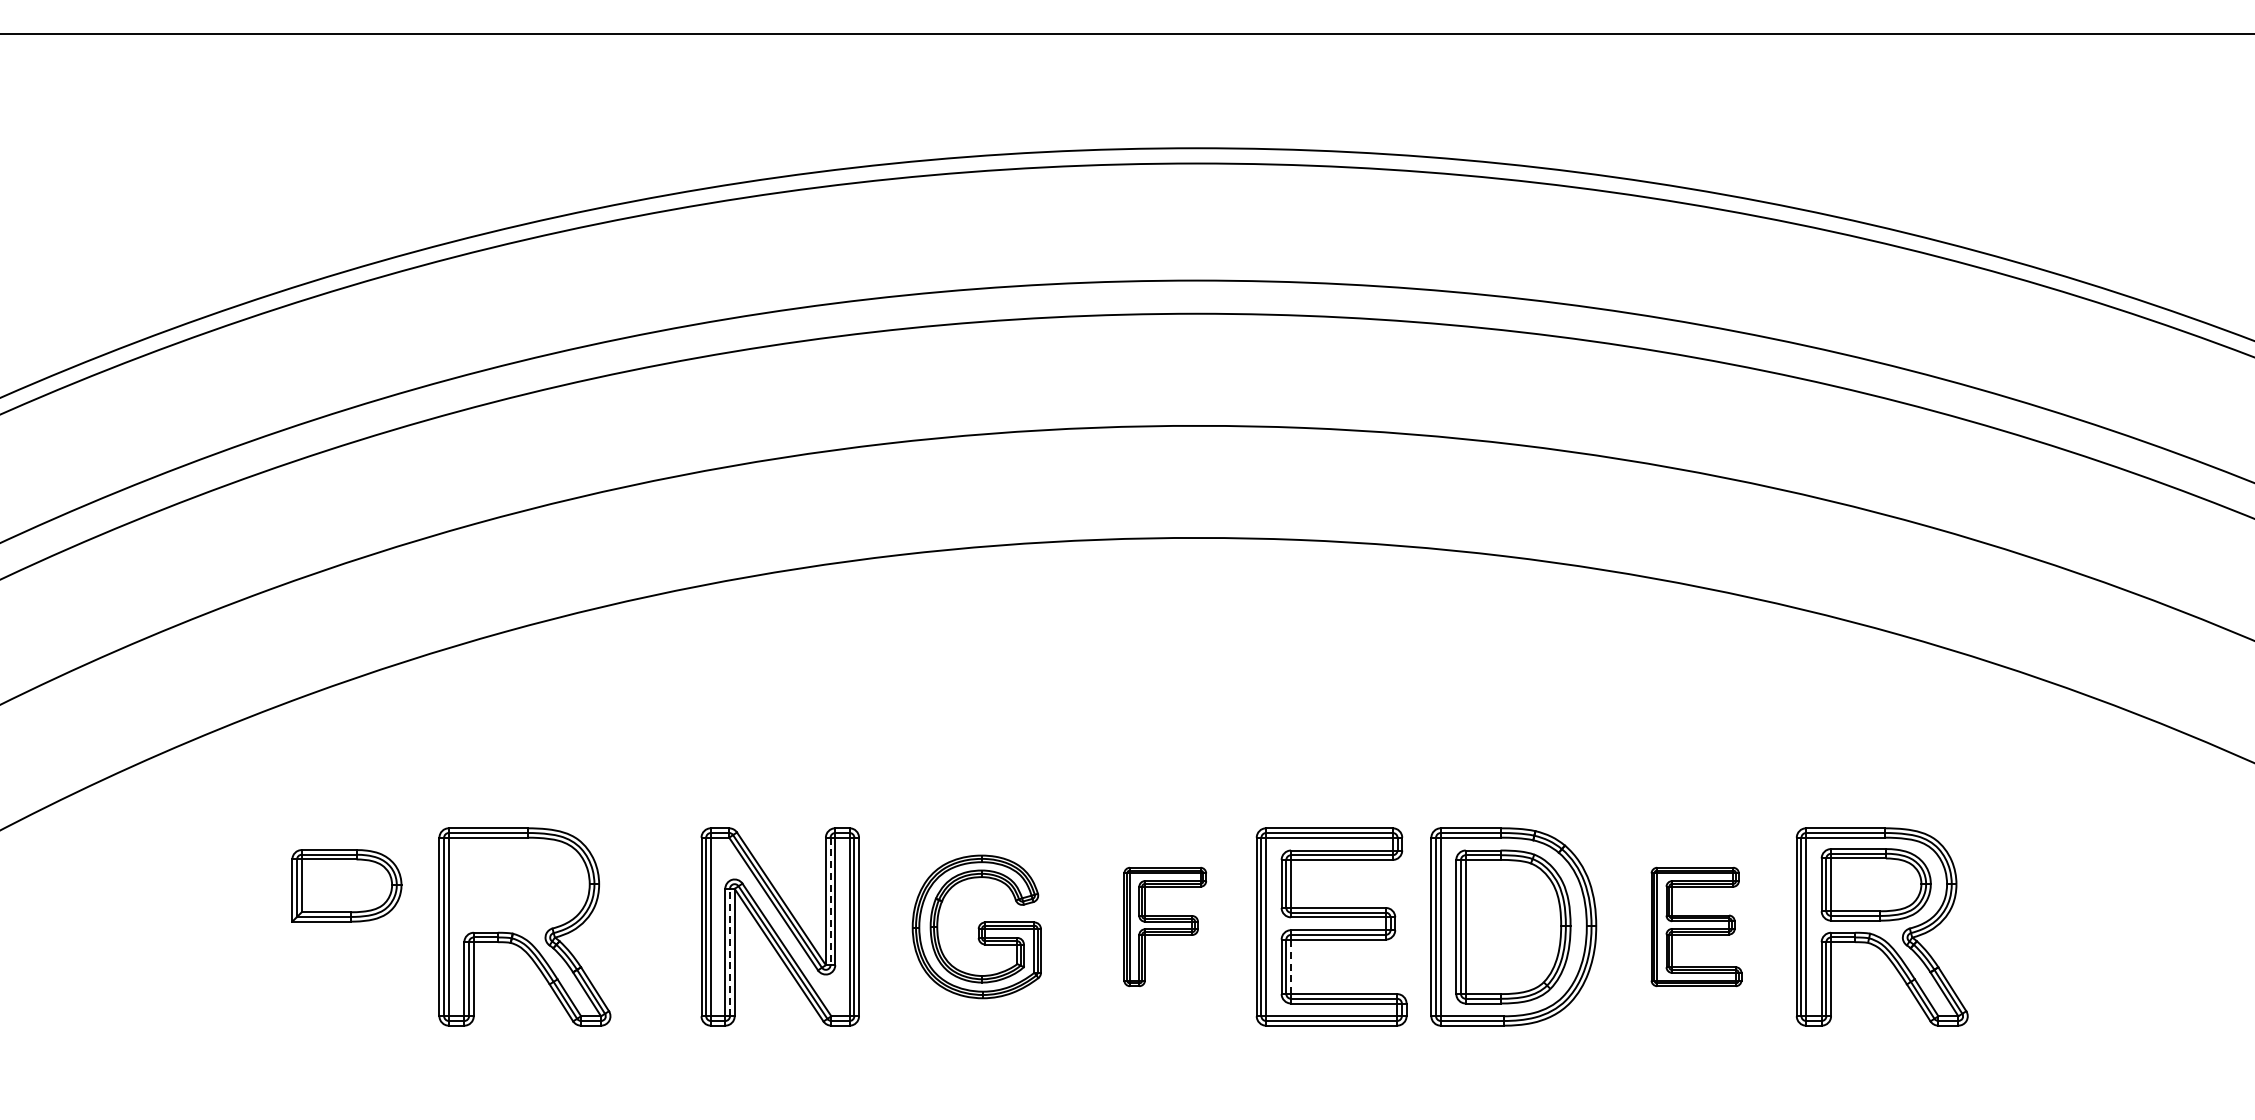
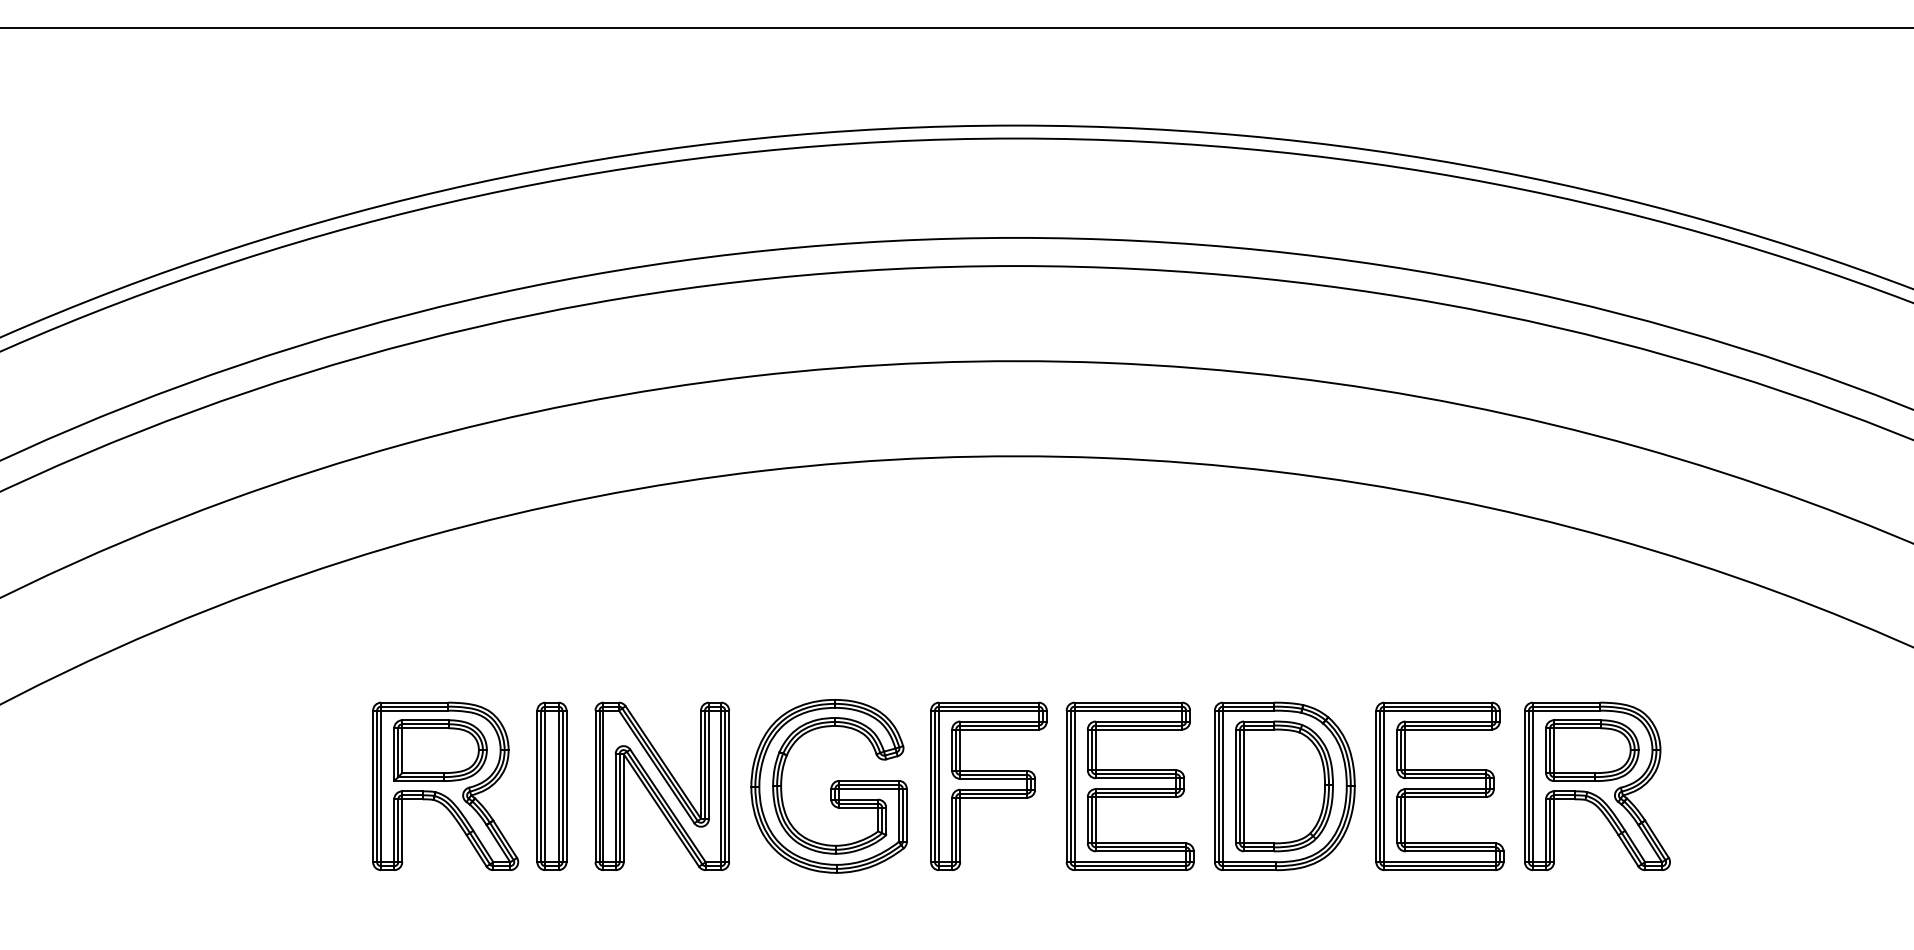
part: (346, 885) -> (440, 750), moved
line: (830, 901) -> (704, 764), dashed -> solid
part: (650, 926) -> (552, 786), added
part: (976, 926) -> (828, 786), size x1.43
part: (1165, 926) -> (989, 786), size x1.67
part: (1696, 926) -> (1439, 786), size x1.67
line: (730, 952) -> (620, 808), dashed -> solid
line: (1291, 966) -> (1096, 819), dashed -> solid

